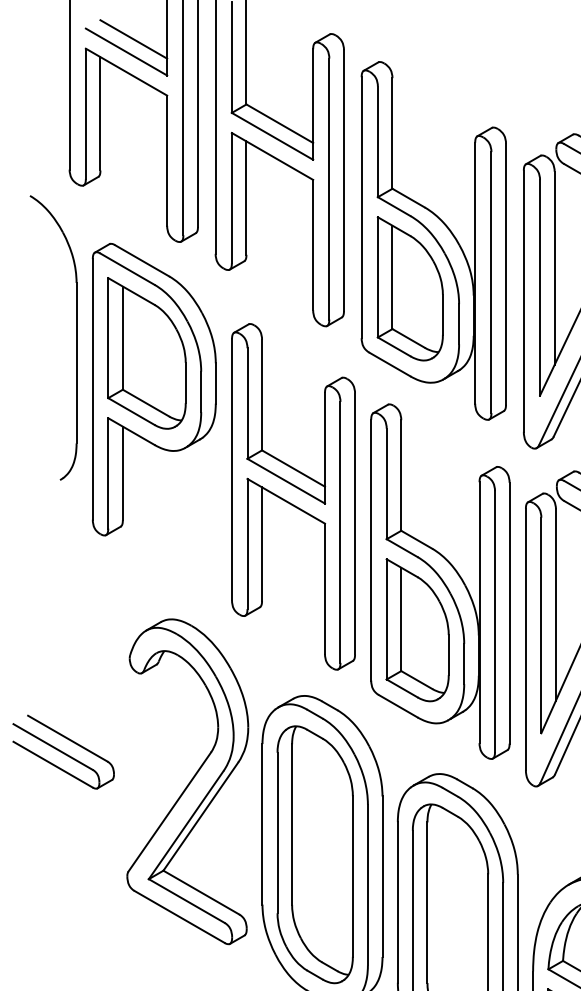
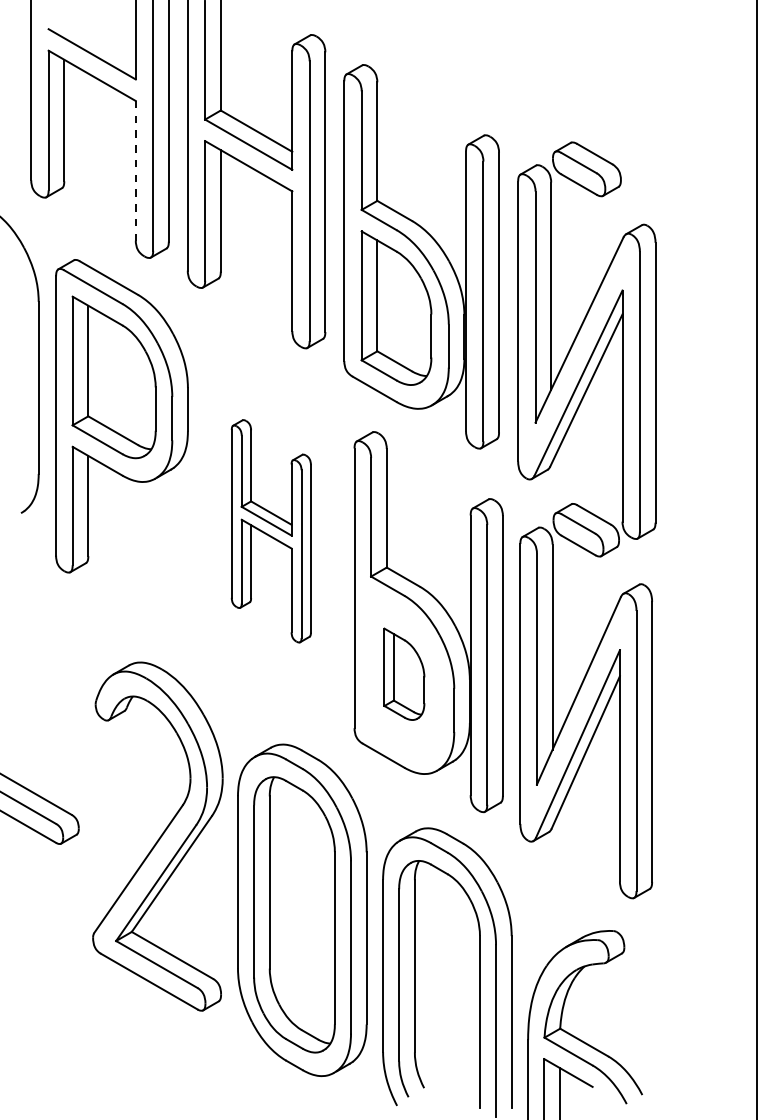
line: (133, 39) -> (99, 40), removed
line: (166, 160) -> (135, 170), solid -> dashed
part: (293, 497) -> (271, 531), size x0.6
part: (417, 630) -> (404, 674), size x0.6

